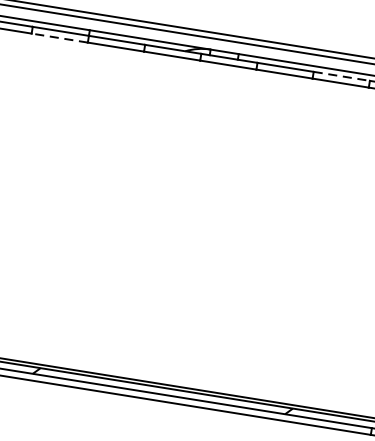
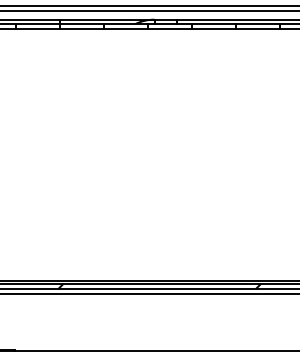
line: (59, 38) -> (37, 29), dashed -> solid
line: (341, 76) -> (257, 24), dashed -> solid

